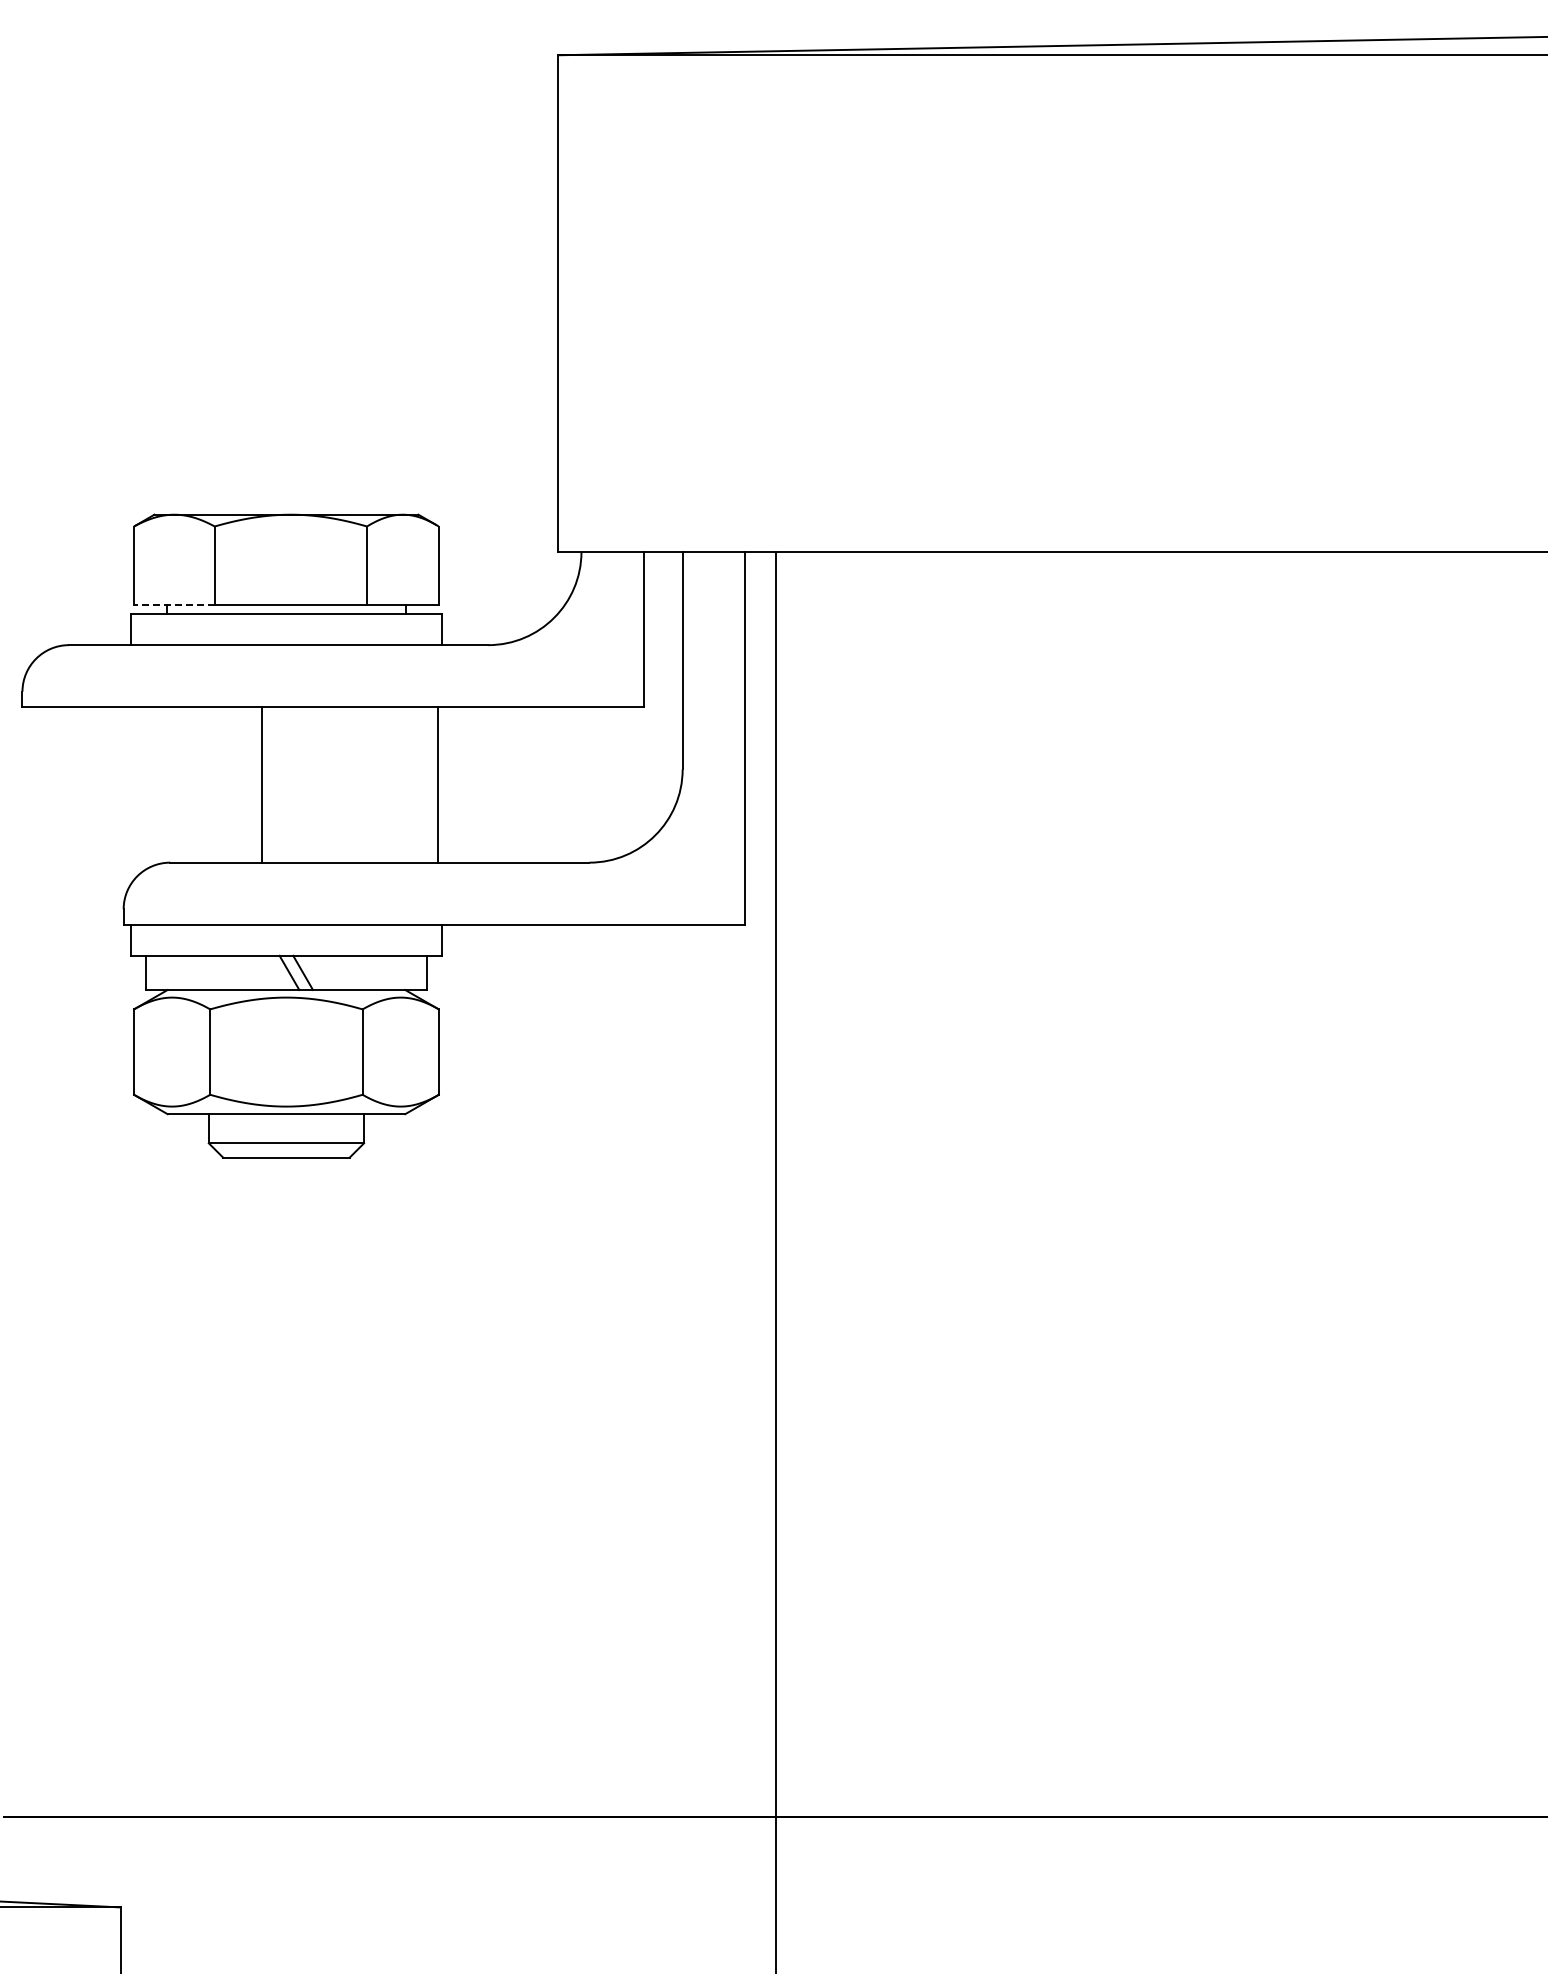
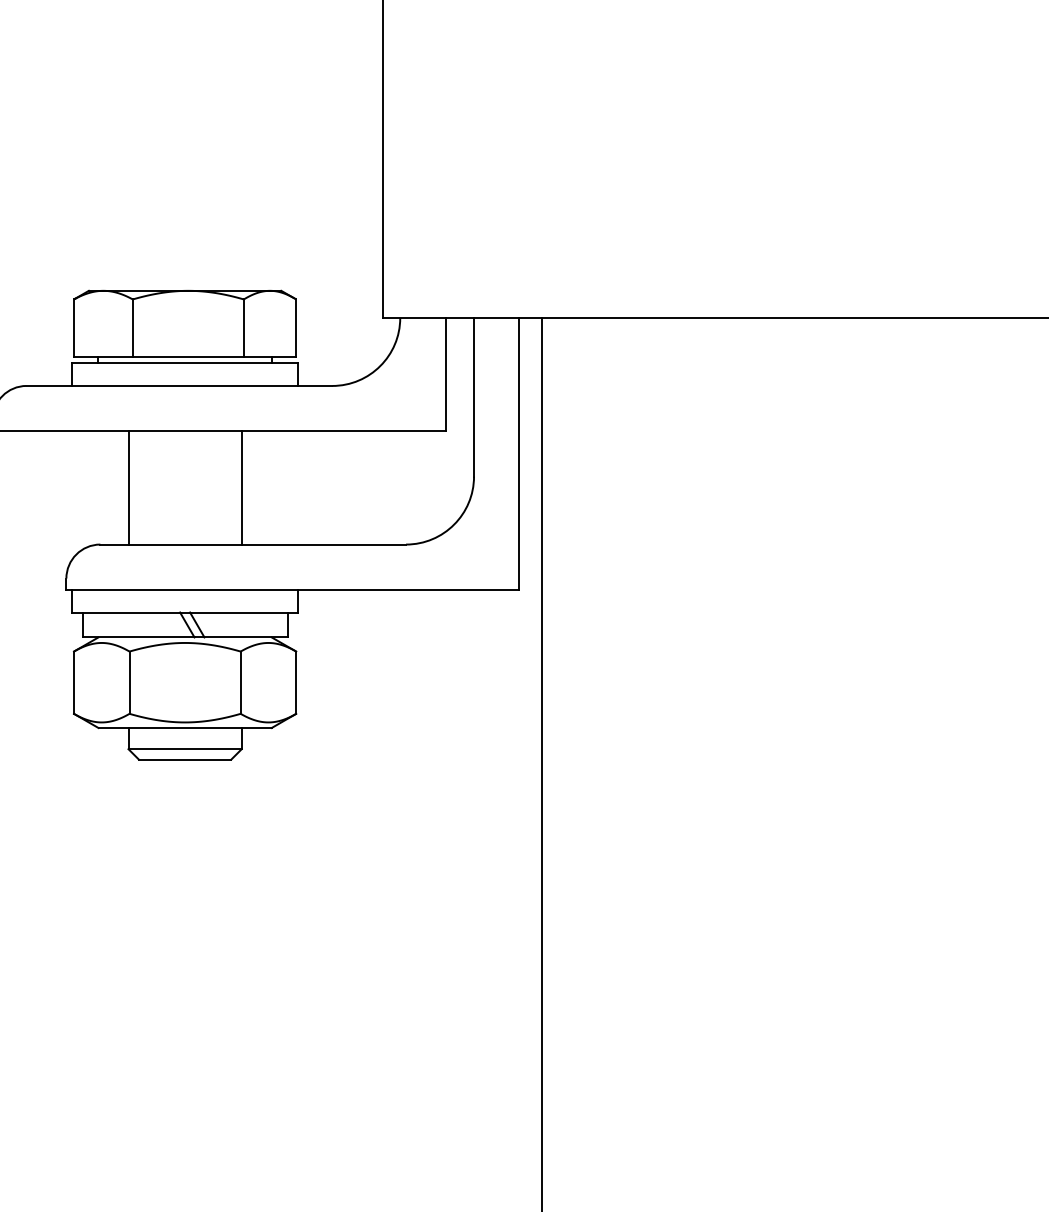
line: (173, 604) -> (102, 356), dashed -> solid
line: (261, 784) -> (128, 487), moved
line: (438, 784) -> (242, 487), moved

